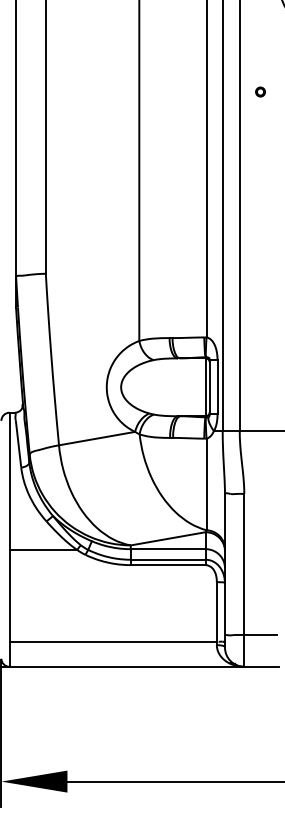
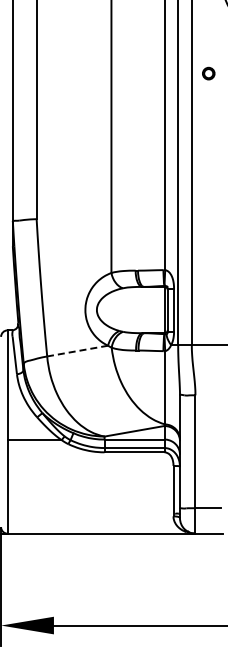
part: (259, 91) -> (207, 73), size x1.6
line: (96, 439) -> (77, 351), solid -> dashed
line: (113, 641) -> (90, 513), removed

